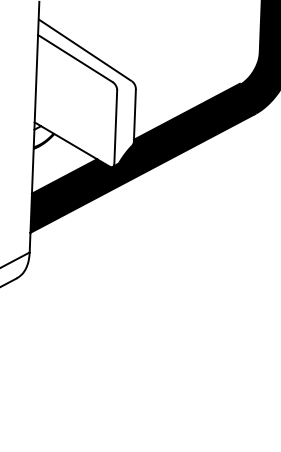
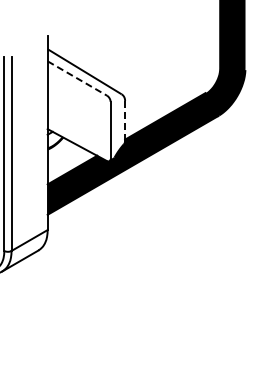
line: (75, 58) -> (77, 78), solid -> dashed
line: (135, 115) -> (125, 120), solid -> dashed

